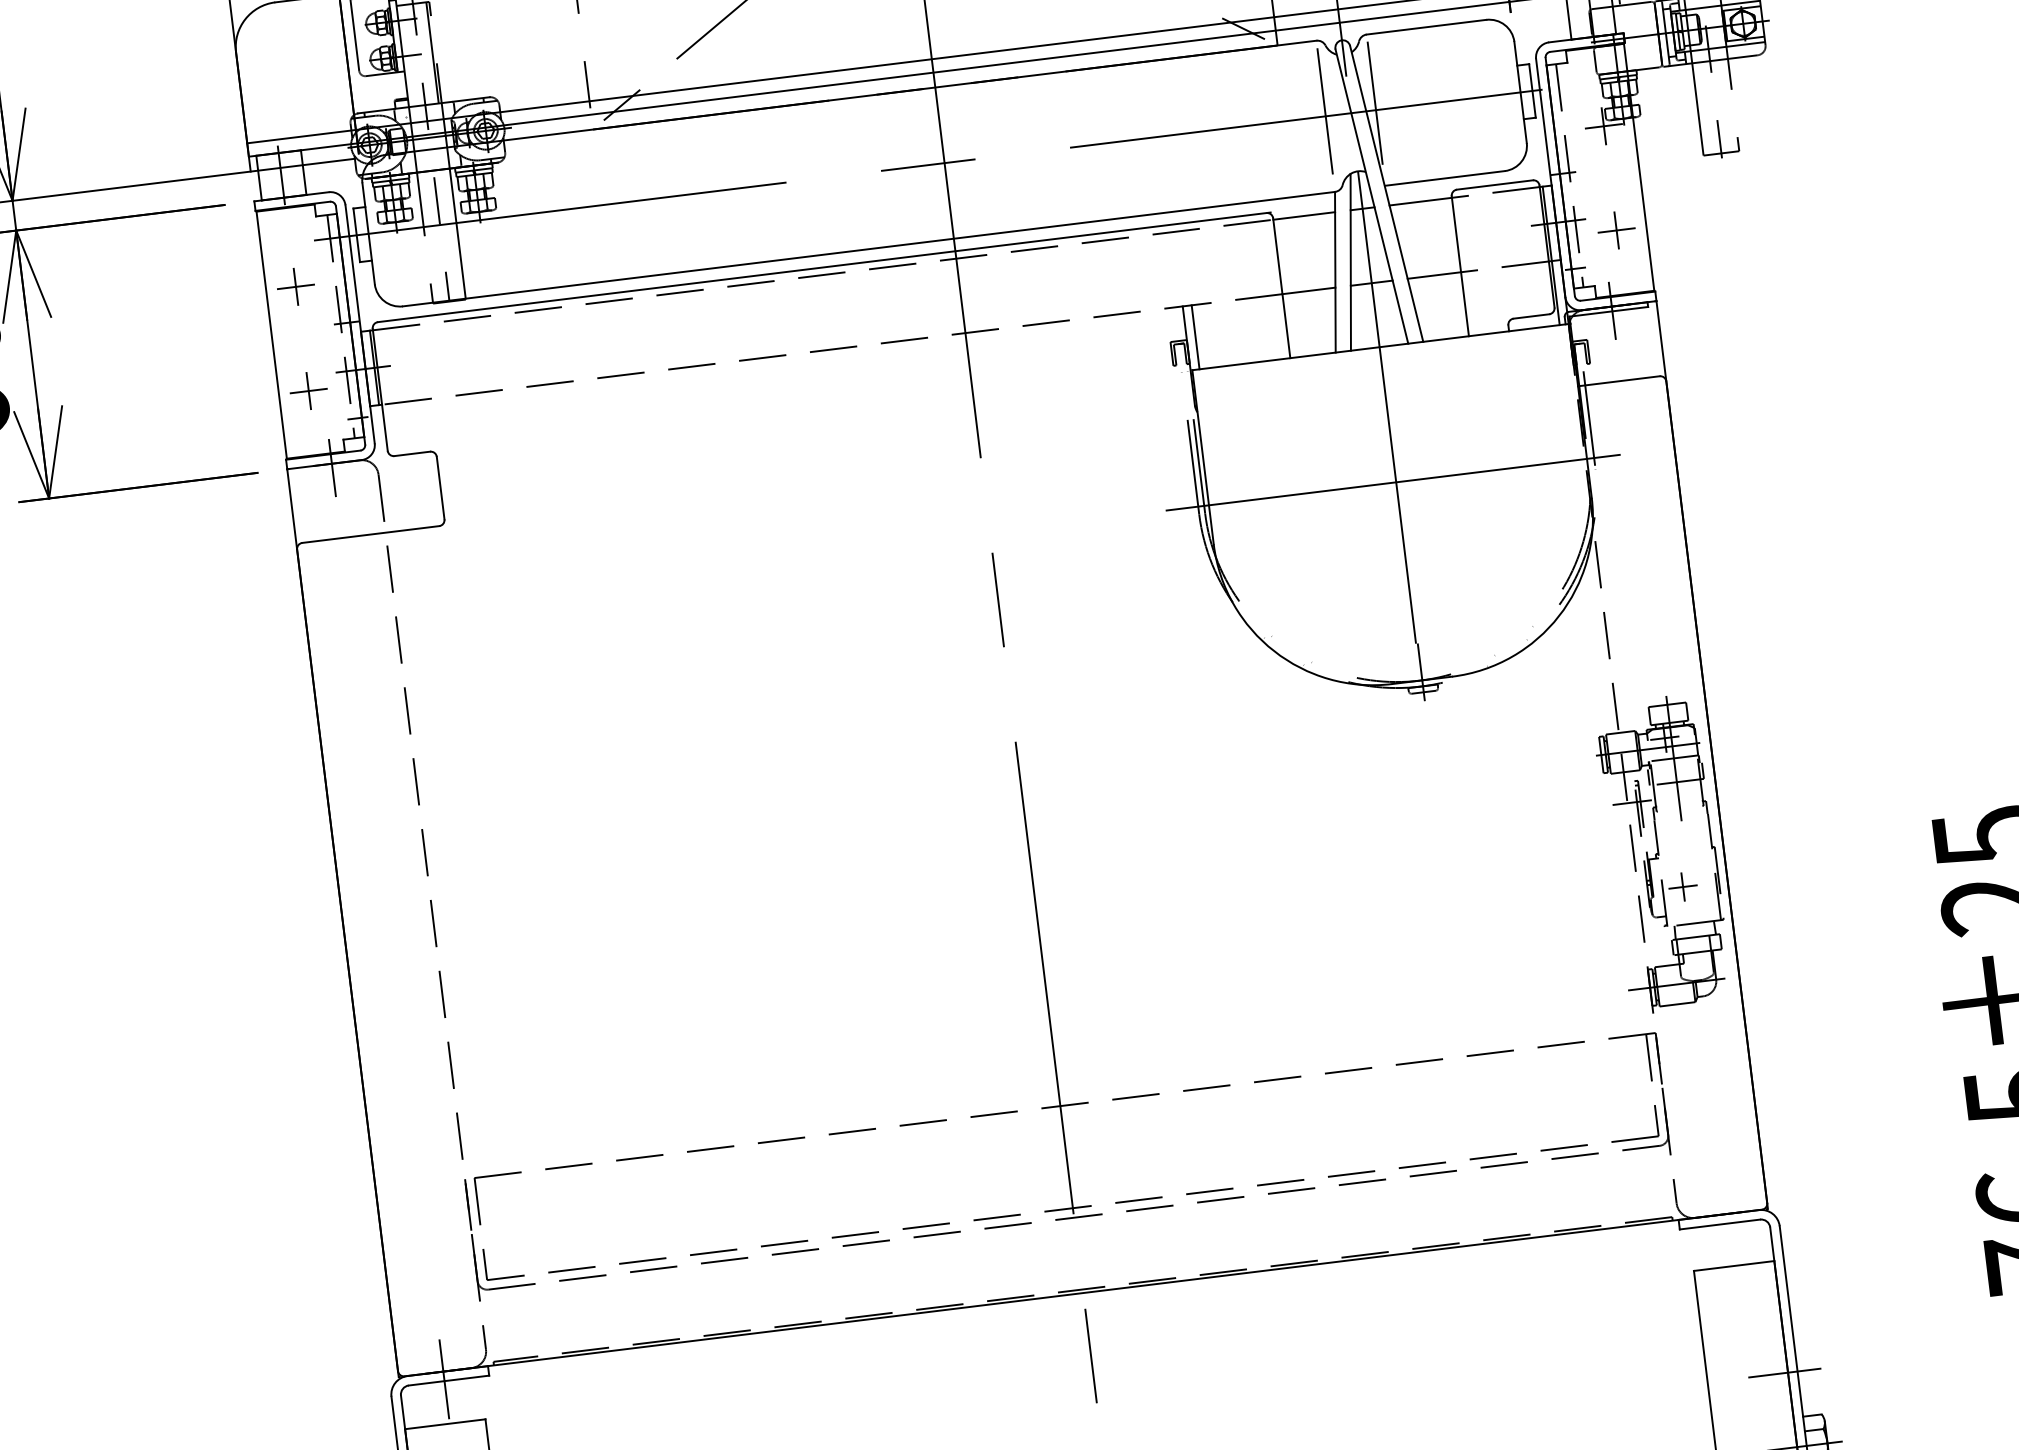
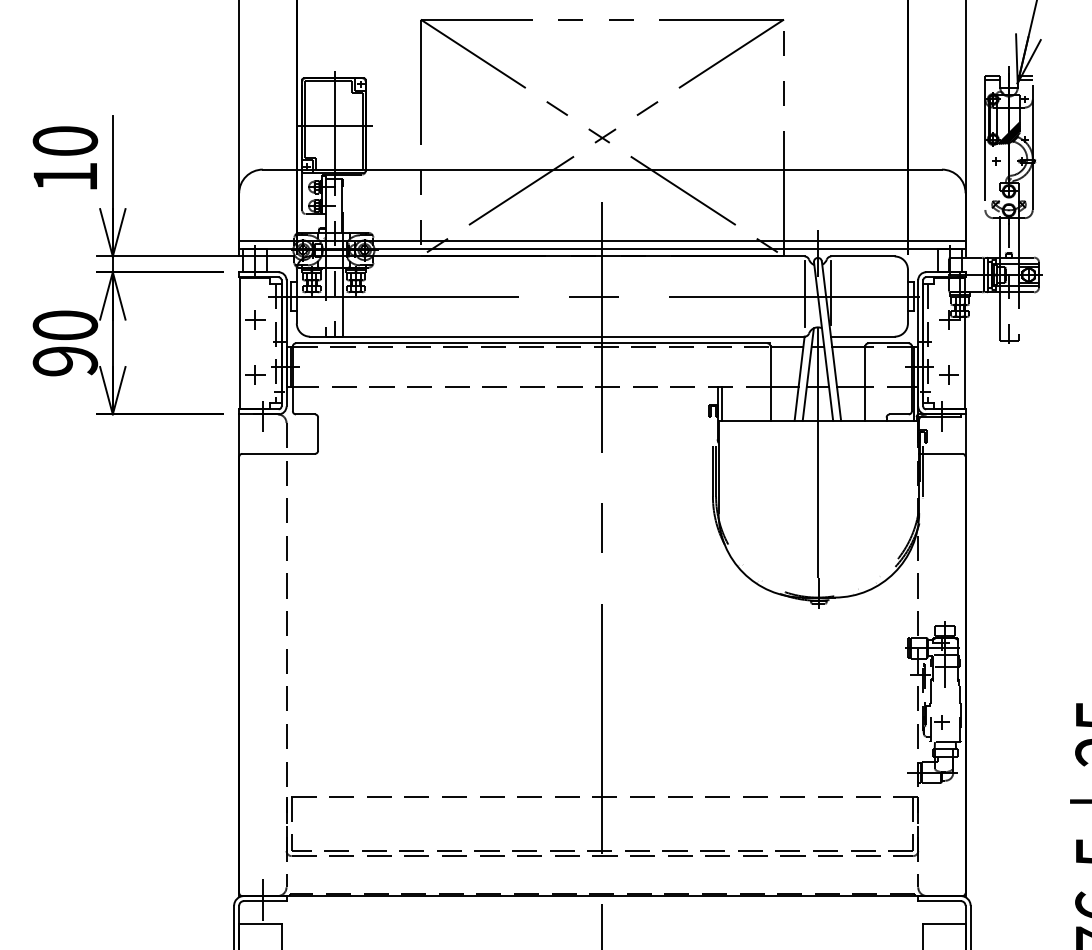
line: (1393, 482) -> (816, 492), removed

